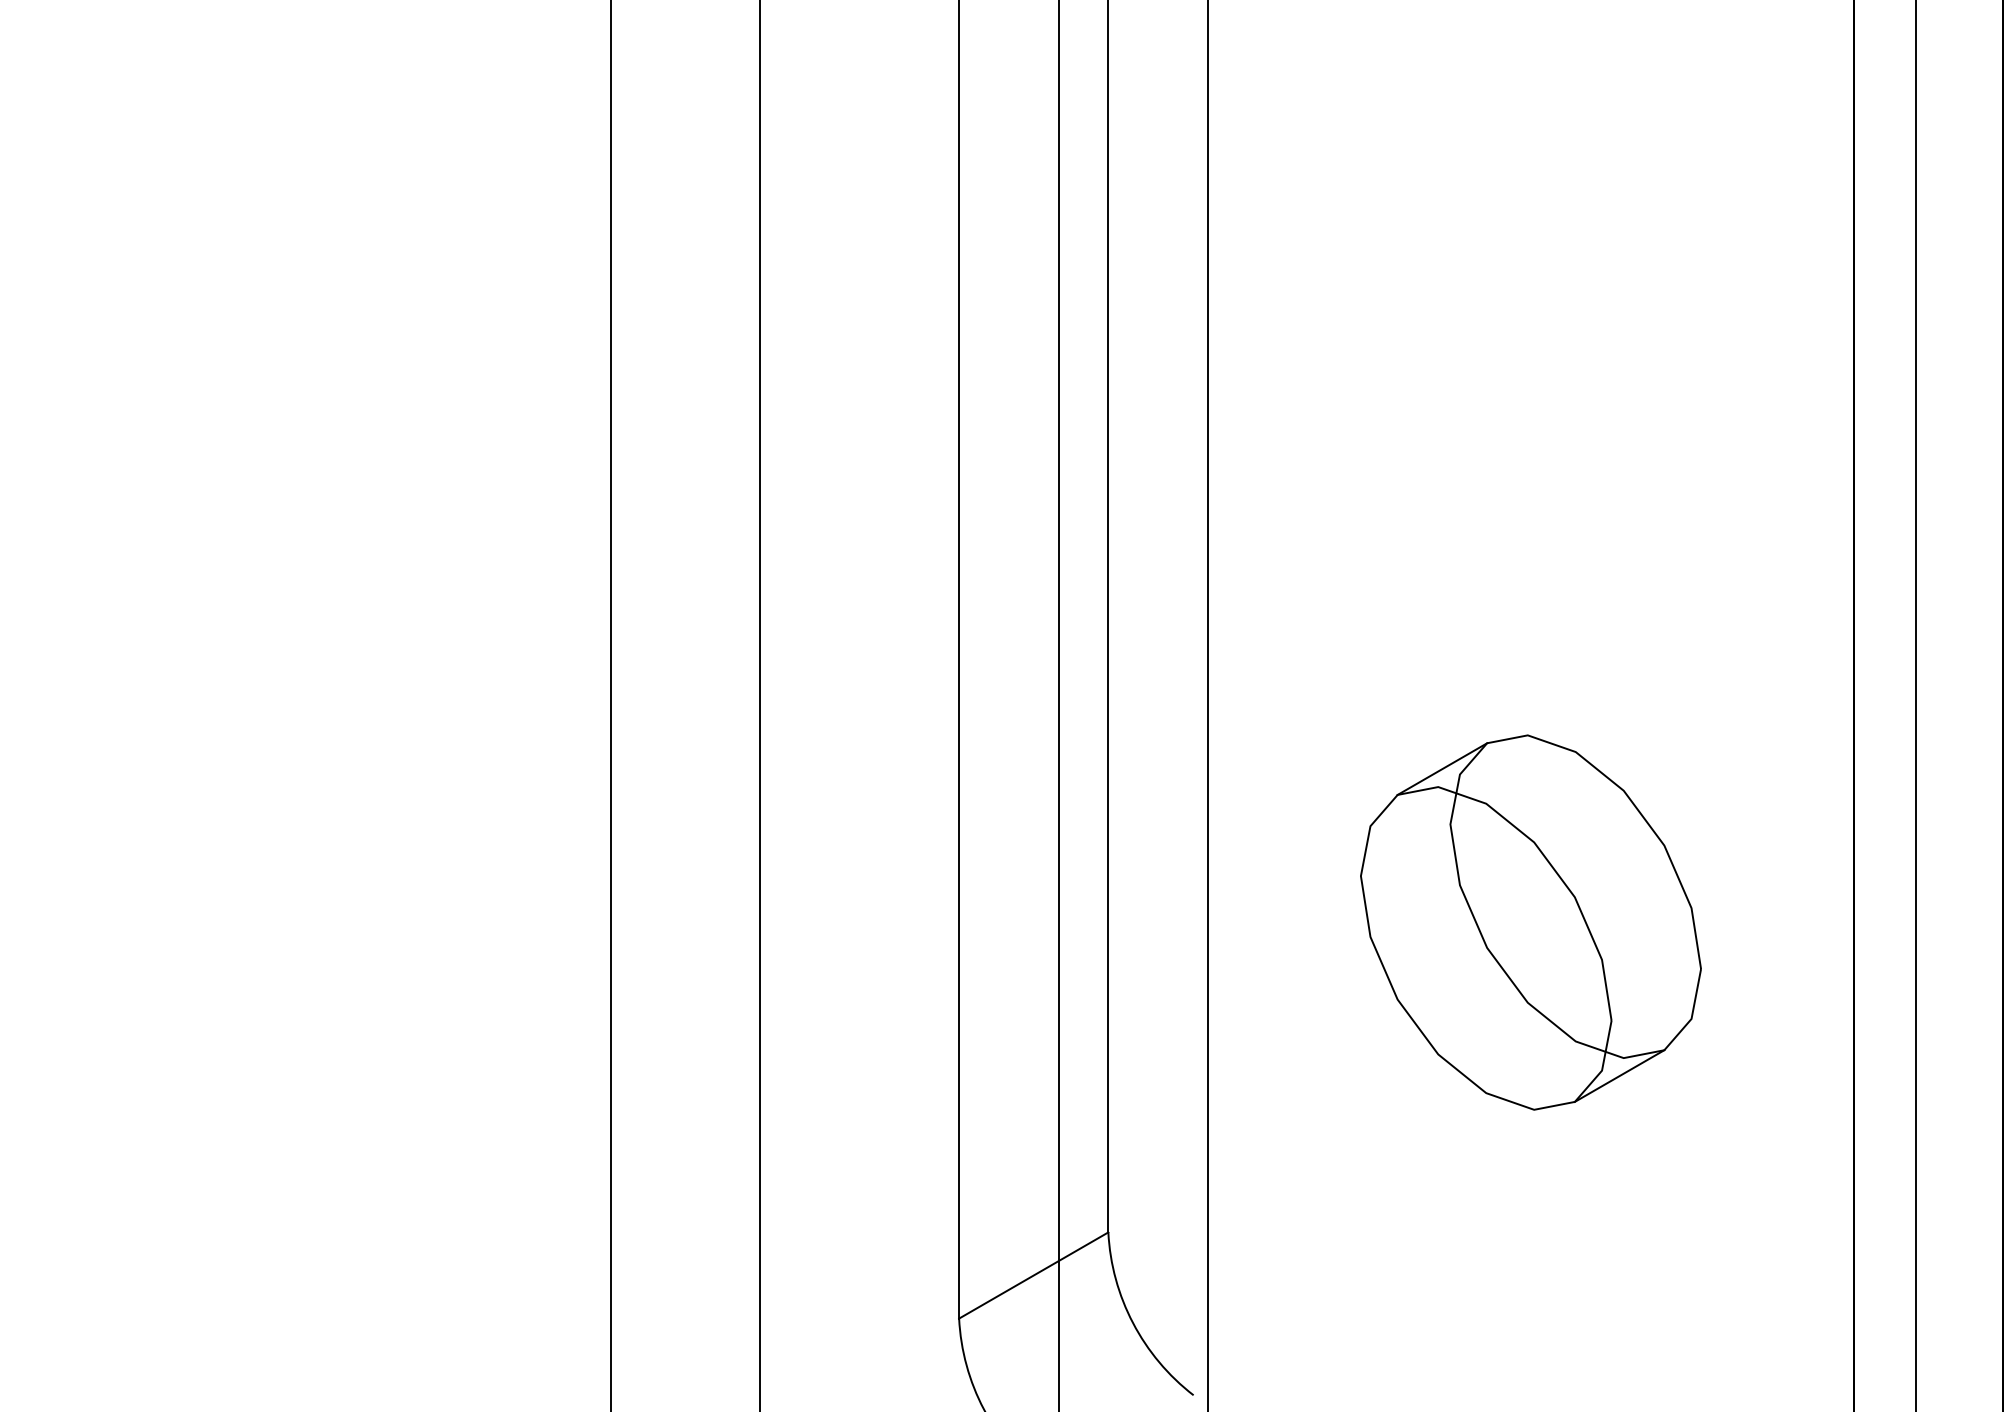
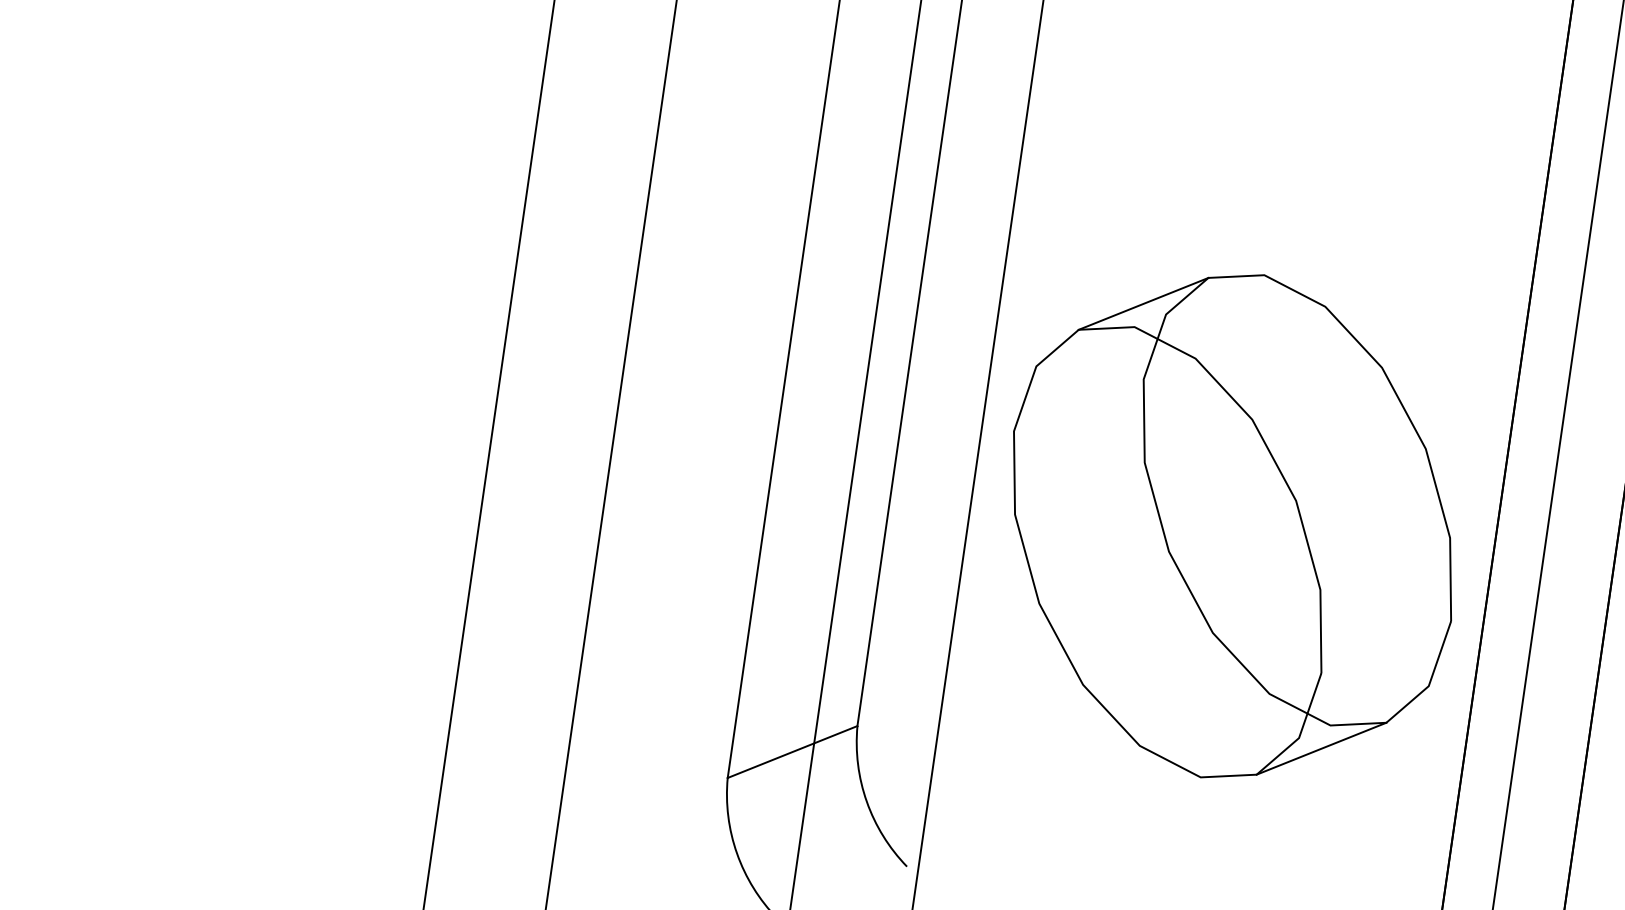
part: (1530, 922) -> (1232, 526), size x1.67

